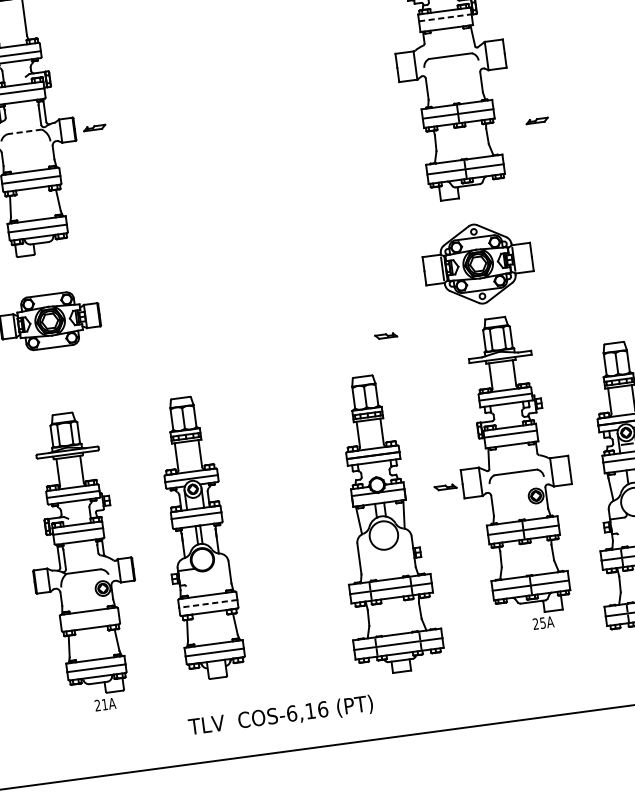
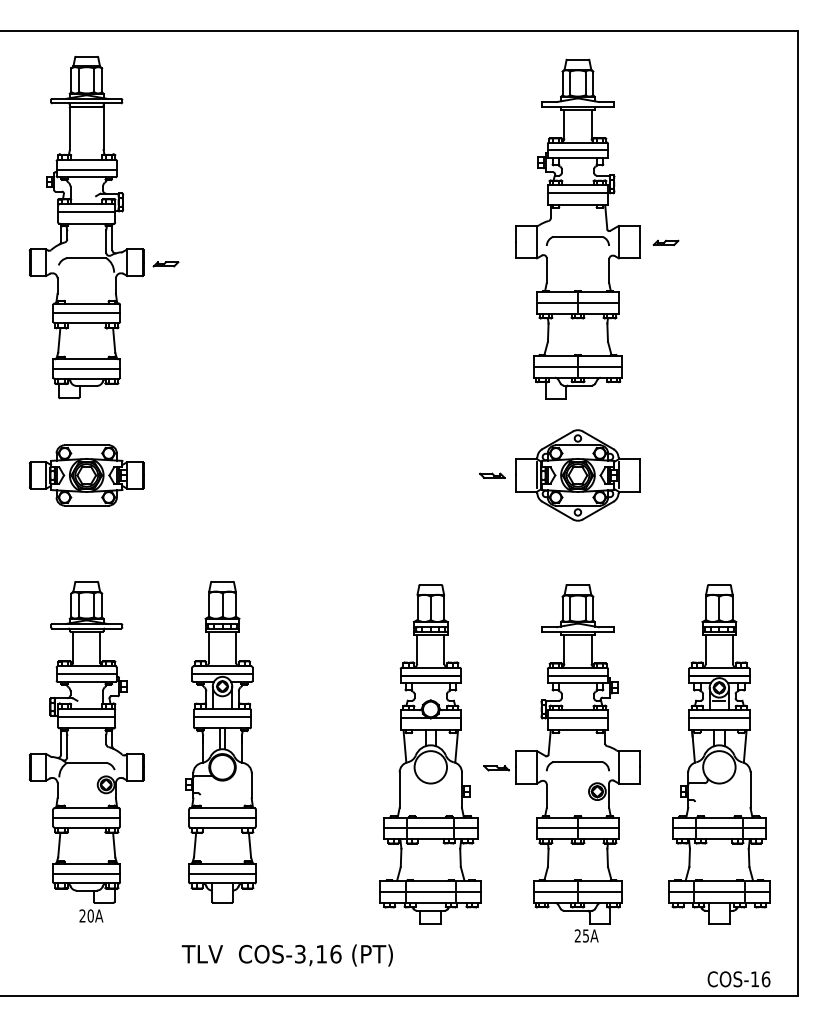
line: (445, 17) -> (578, 192), dashed -> solid
part: (536, 120) -> (665, 242), moved
line: (24, 132) -> (86, 258), dashed -> solid
part: (386, 335) -> (492, 475), moved
part: (501, 475) -> (561, 763), moved
line: (208, 603) -> (222, 817), dashed -> solid
line: (89, 619) -> (86, 817), added
text: (104, 704) -> (90, 915), 21A -> 20A
text: (291, 713) -> (299, 953), COS-6,16 -> COS-3,16

